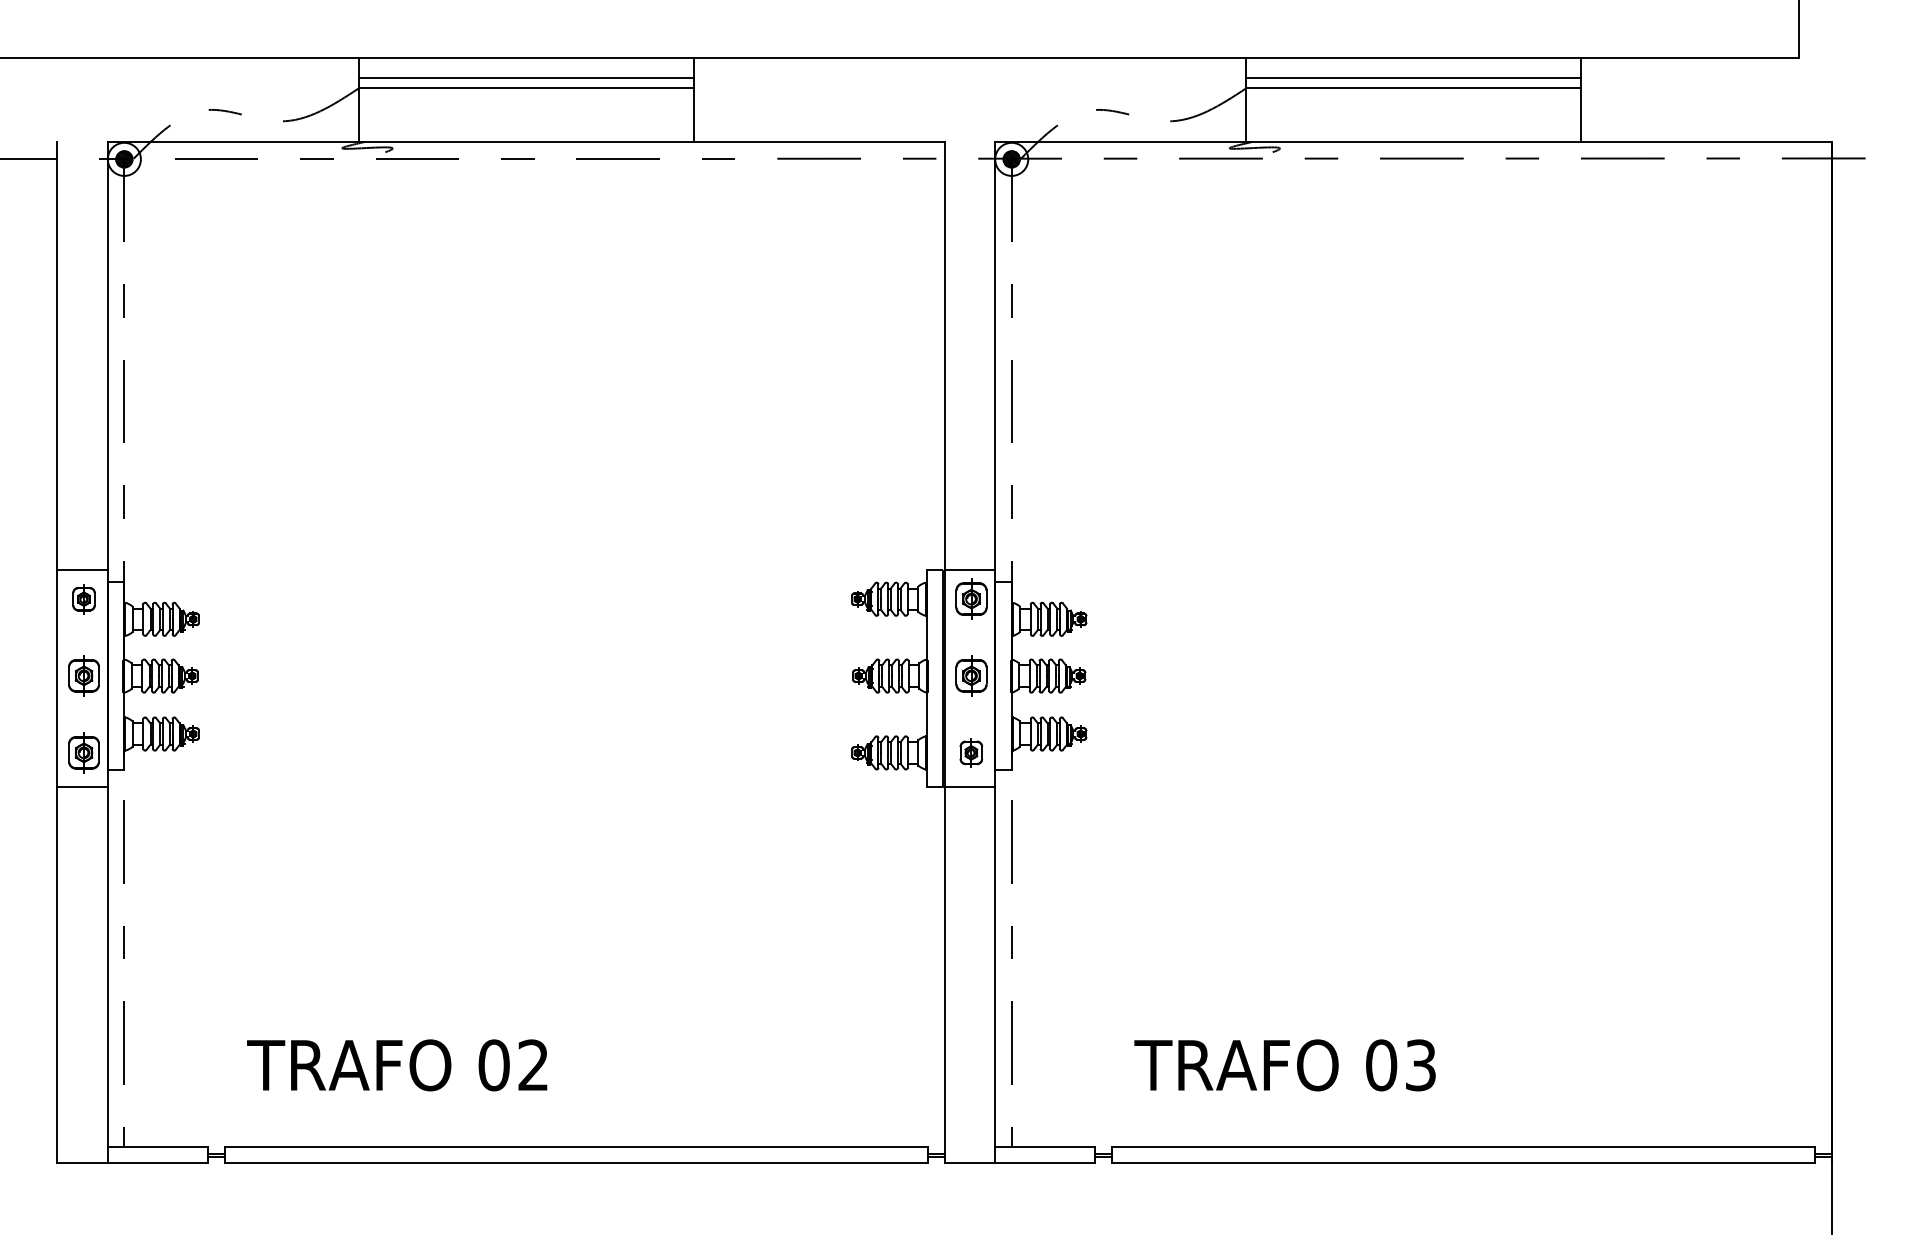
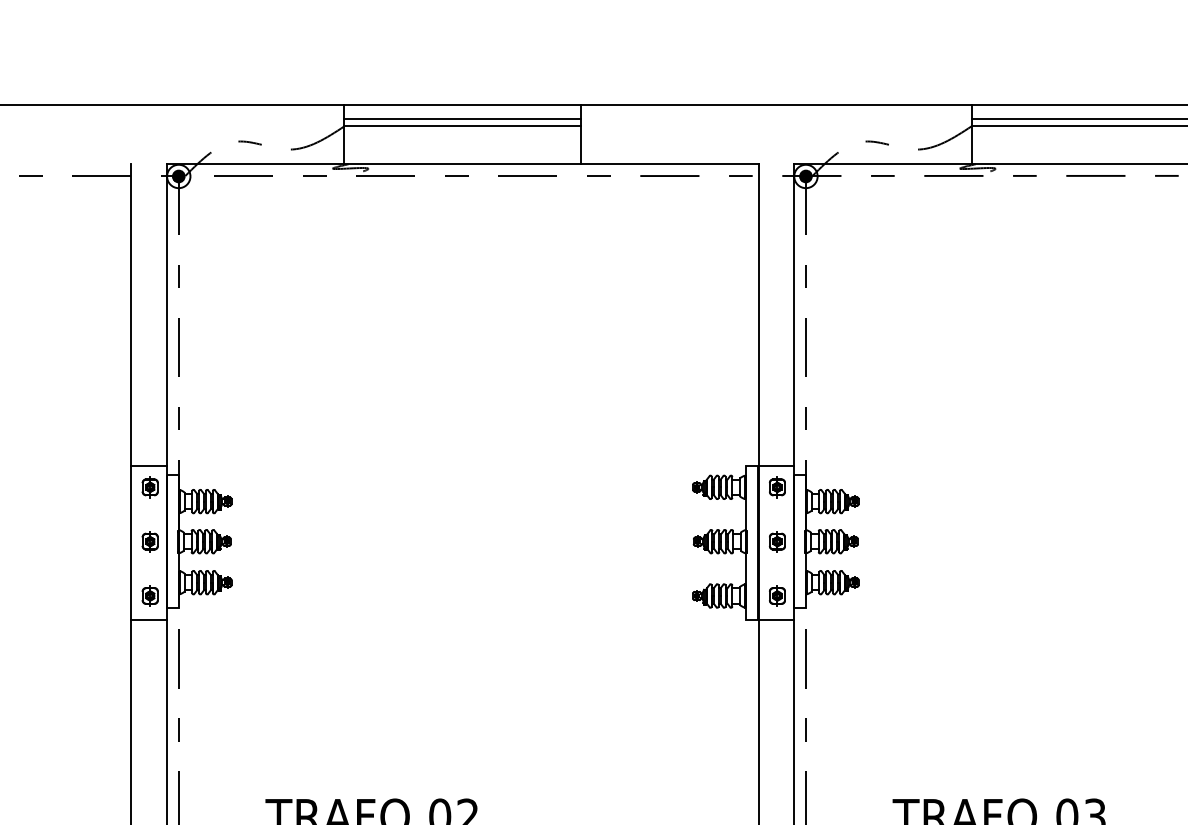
part: (970, 599) -> (776, 487), size x0.71
part: (83, 676) -> (149, 541), size x0.71
part: (970, 676) -> (776, 541), size x0.71
part: (83, 752) -> (149, 595), size x0.71

